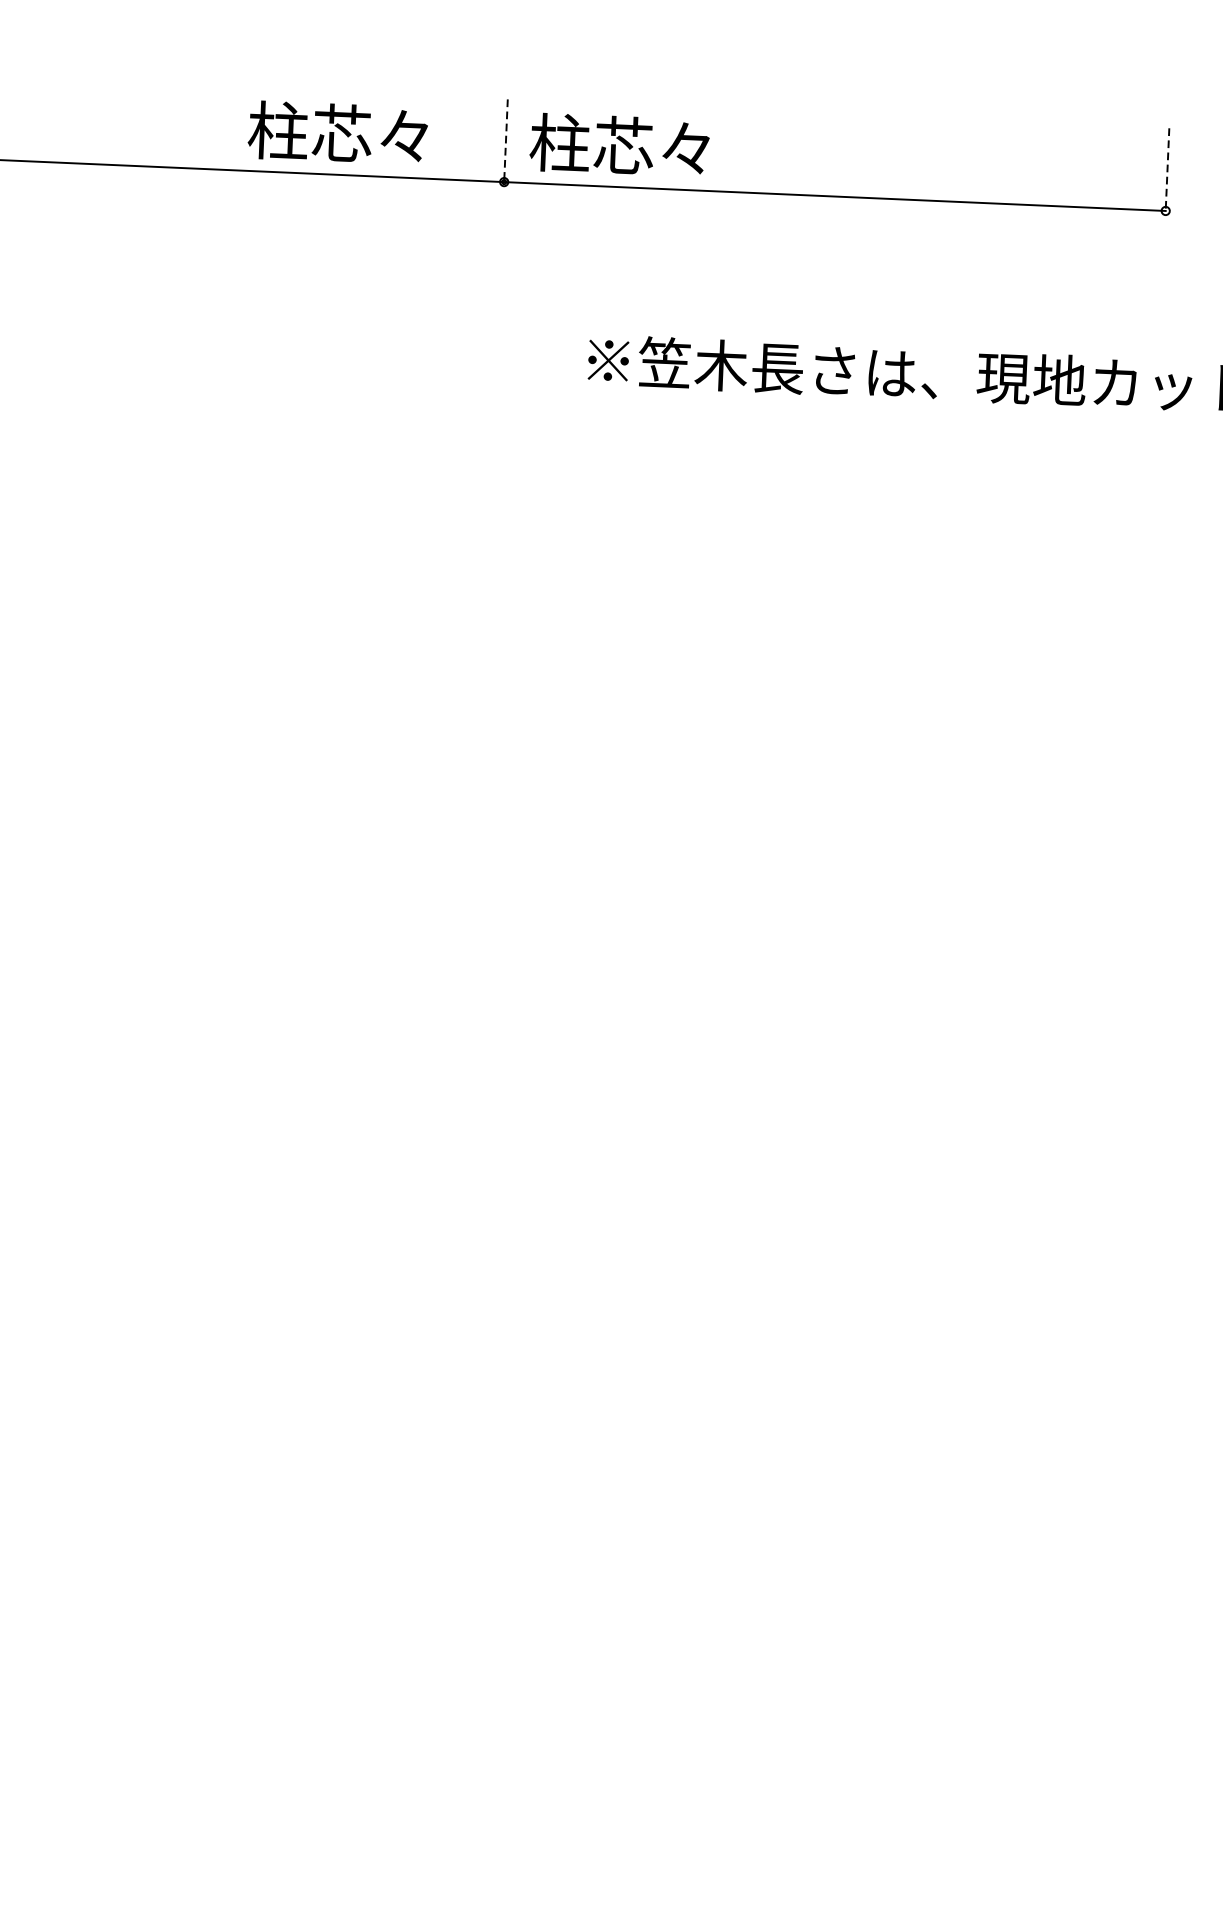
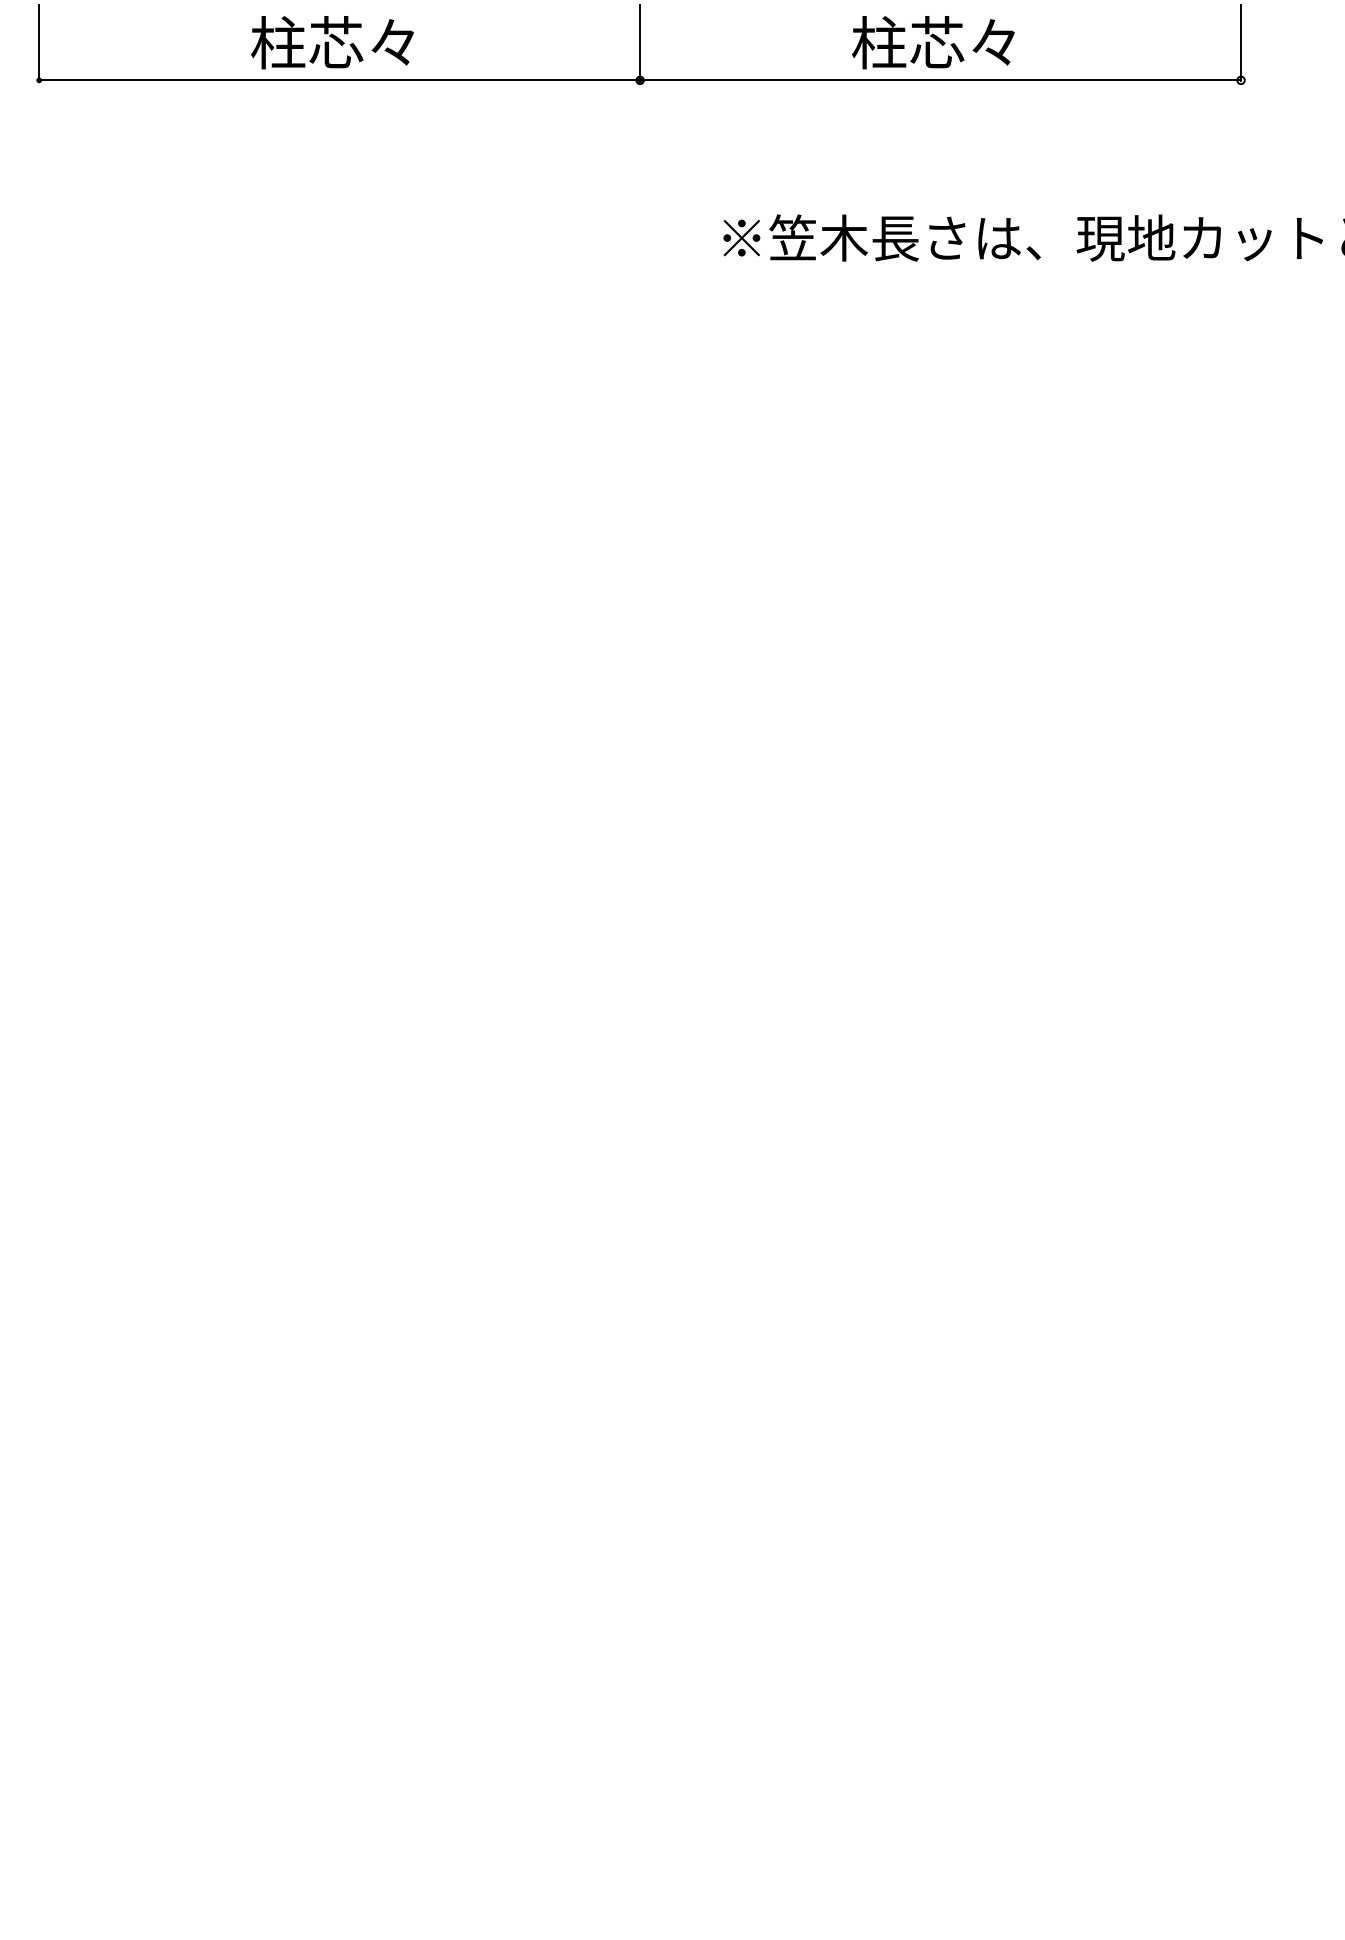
text: (337, 133) -> (332, 42), moved
line: (506, 141) -> (640, 43), dashed -> solid
text: (619, 145) -> (933, 42), moved
line: (1167, 170) -> (1241, 43), dashed -> solid

